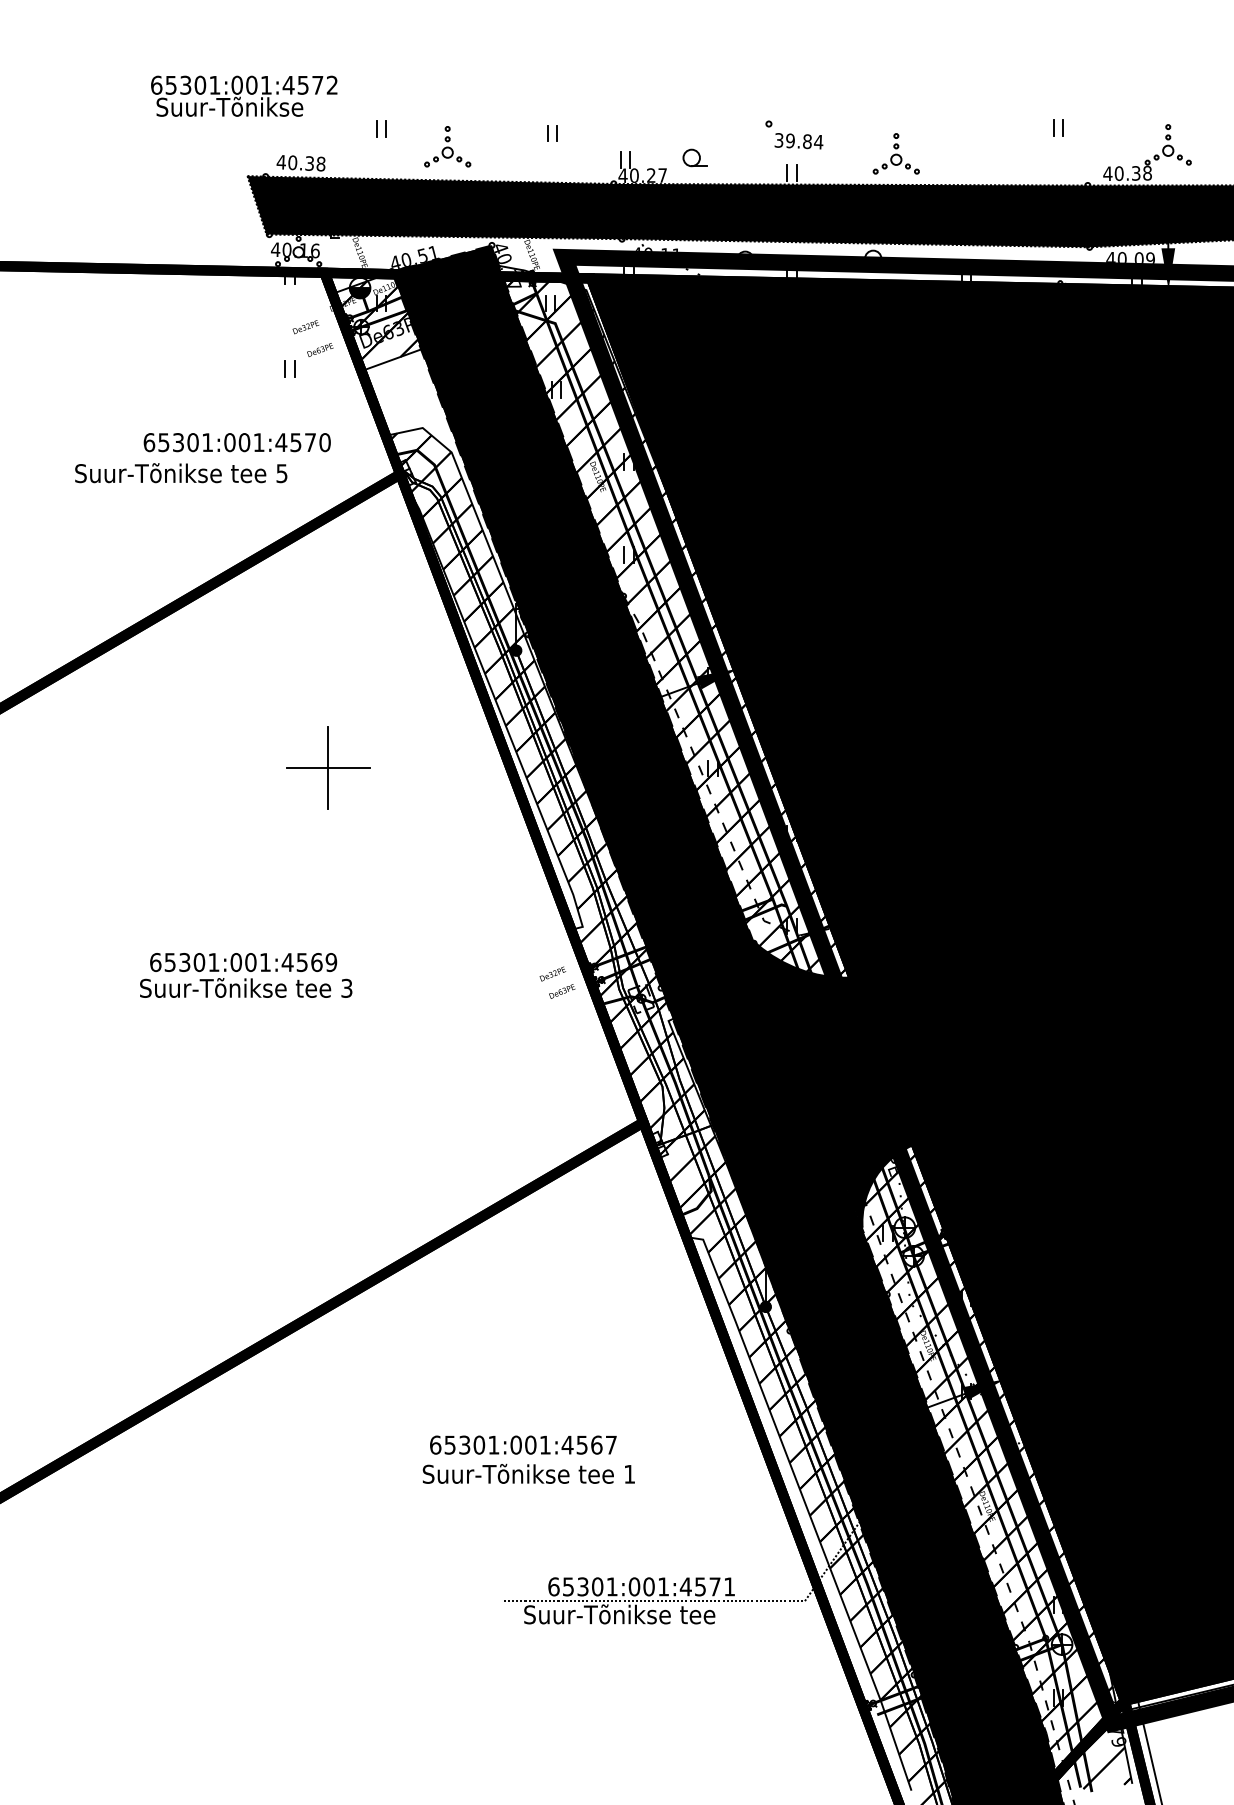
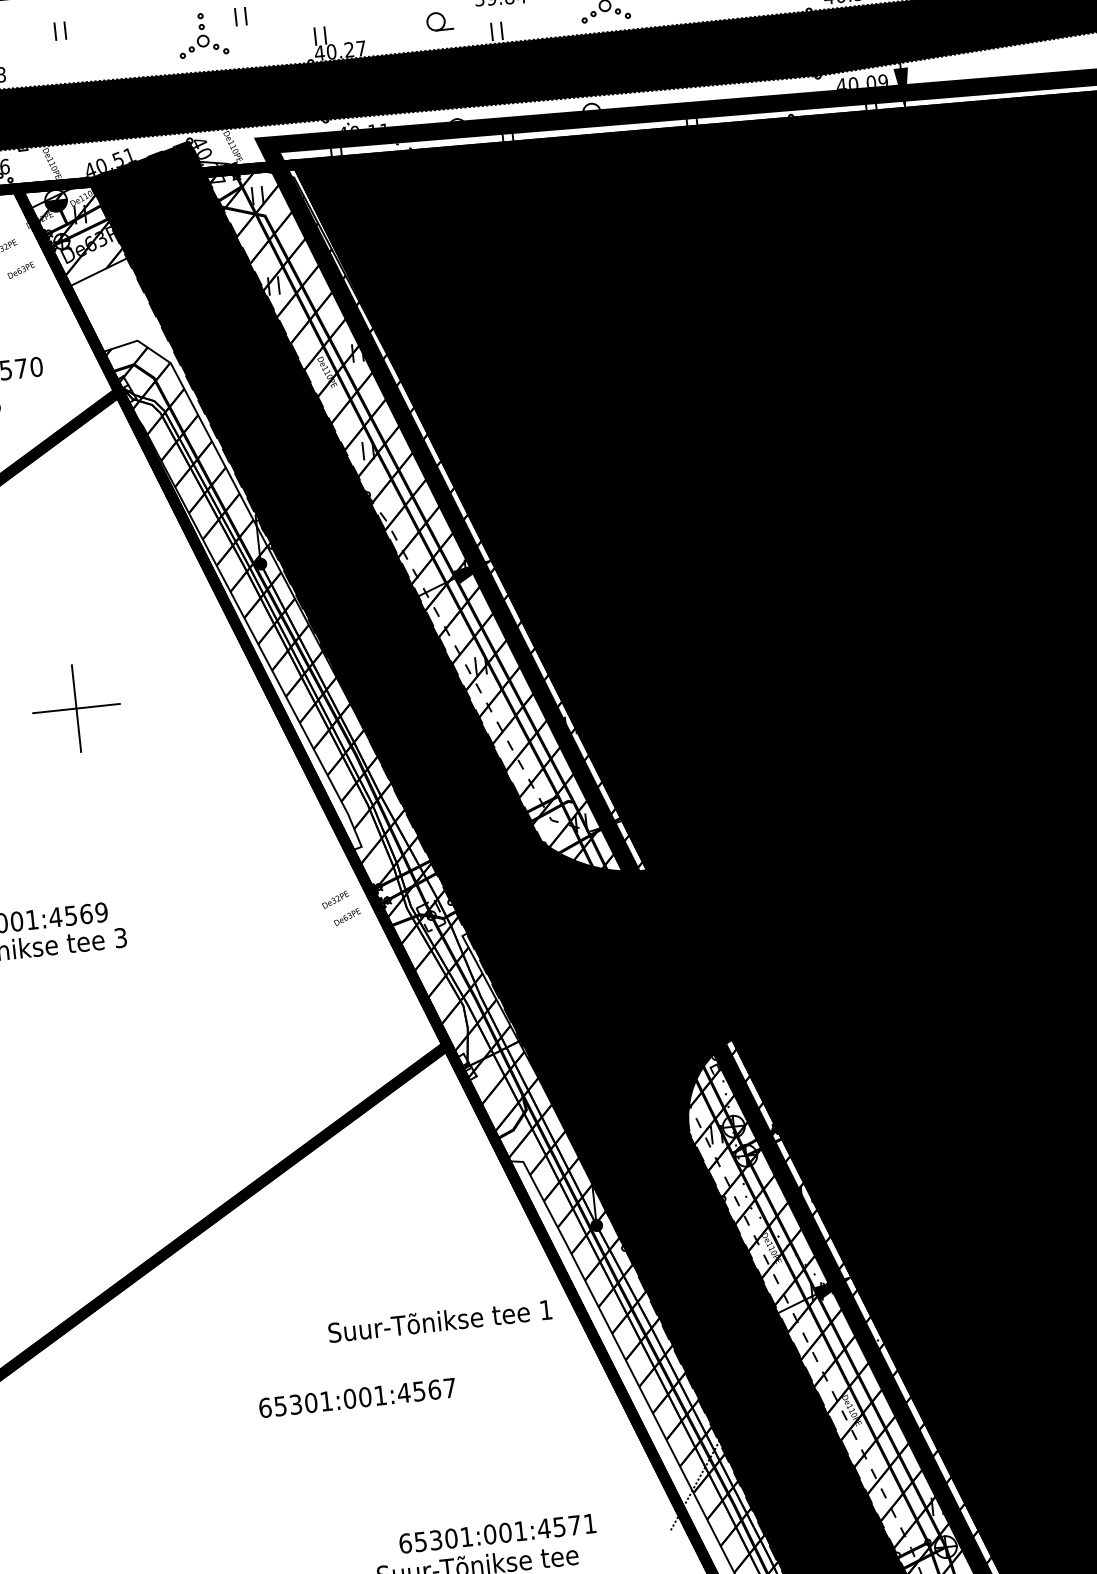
part: (447, 146) -> (202, 34), moved
part: (694, 157) -> (438, 21), moved
text: (528, 1473) -> (439, 1320), moved
line: (653, 1601) -> (511, 1547), removed

